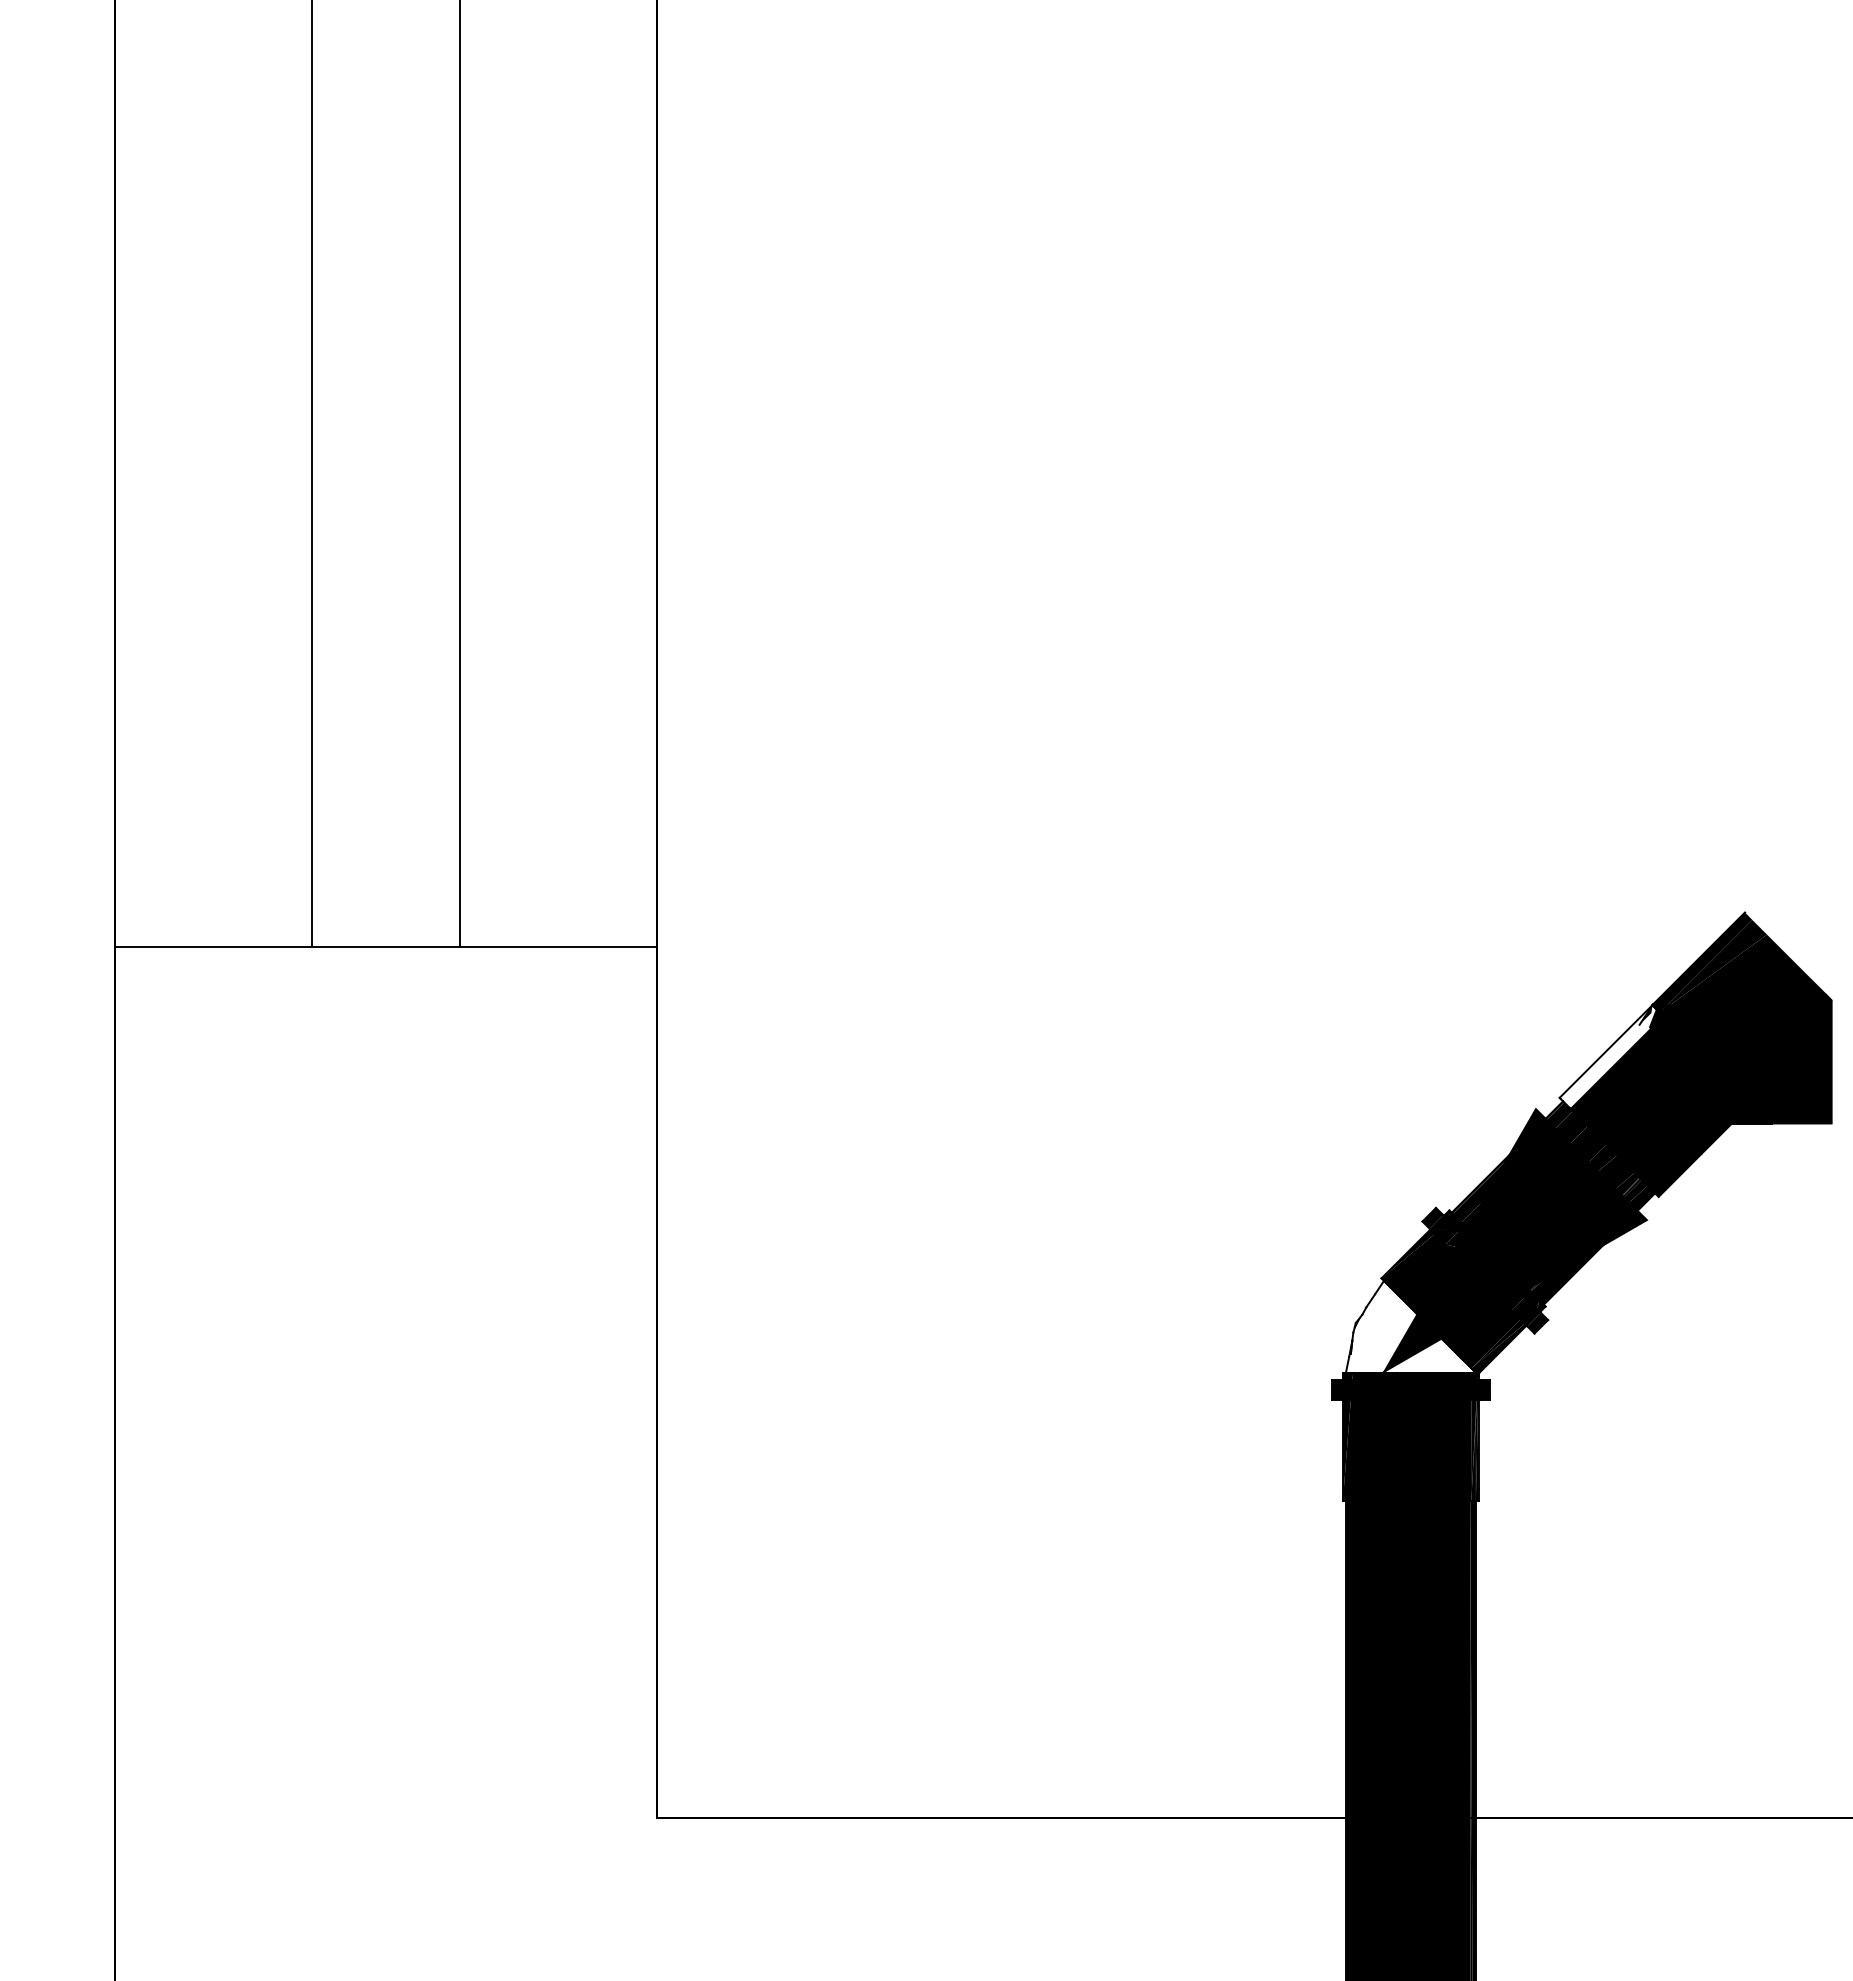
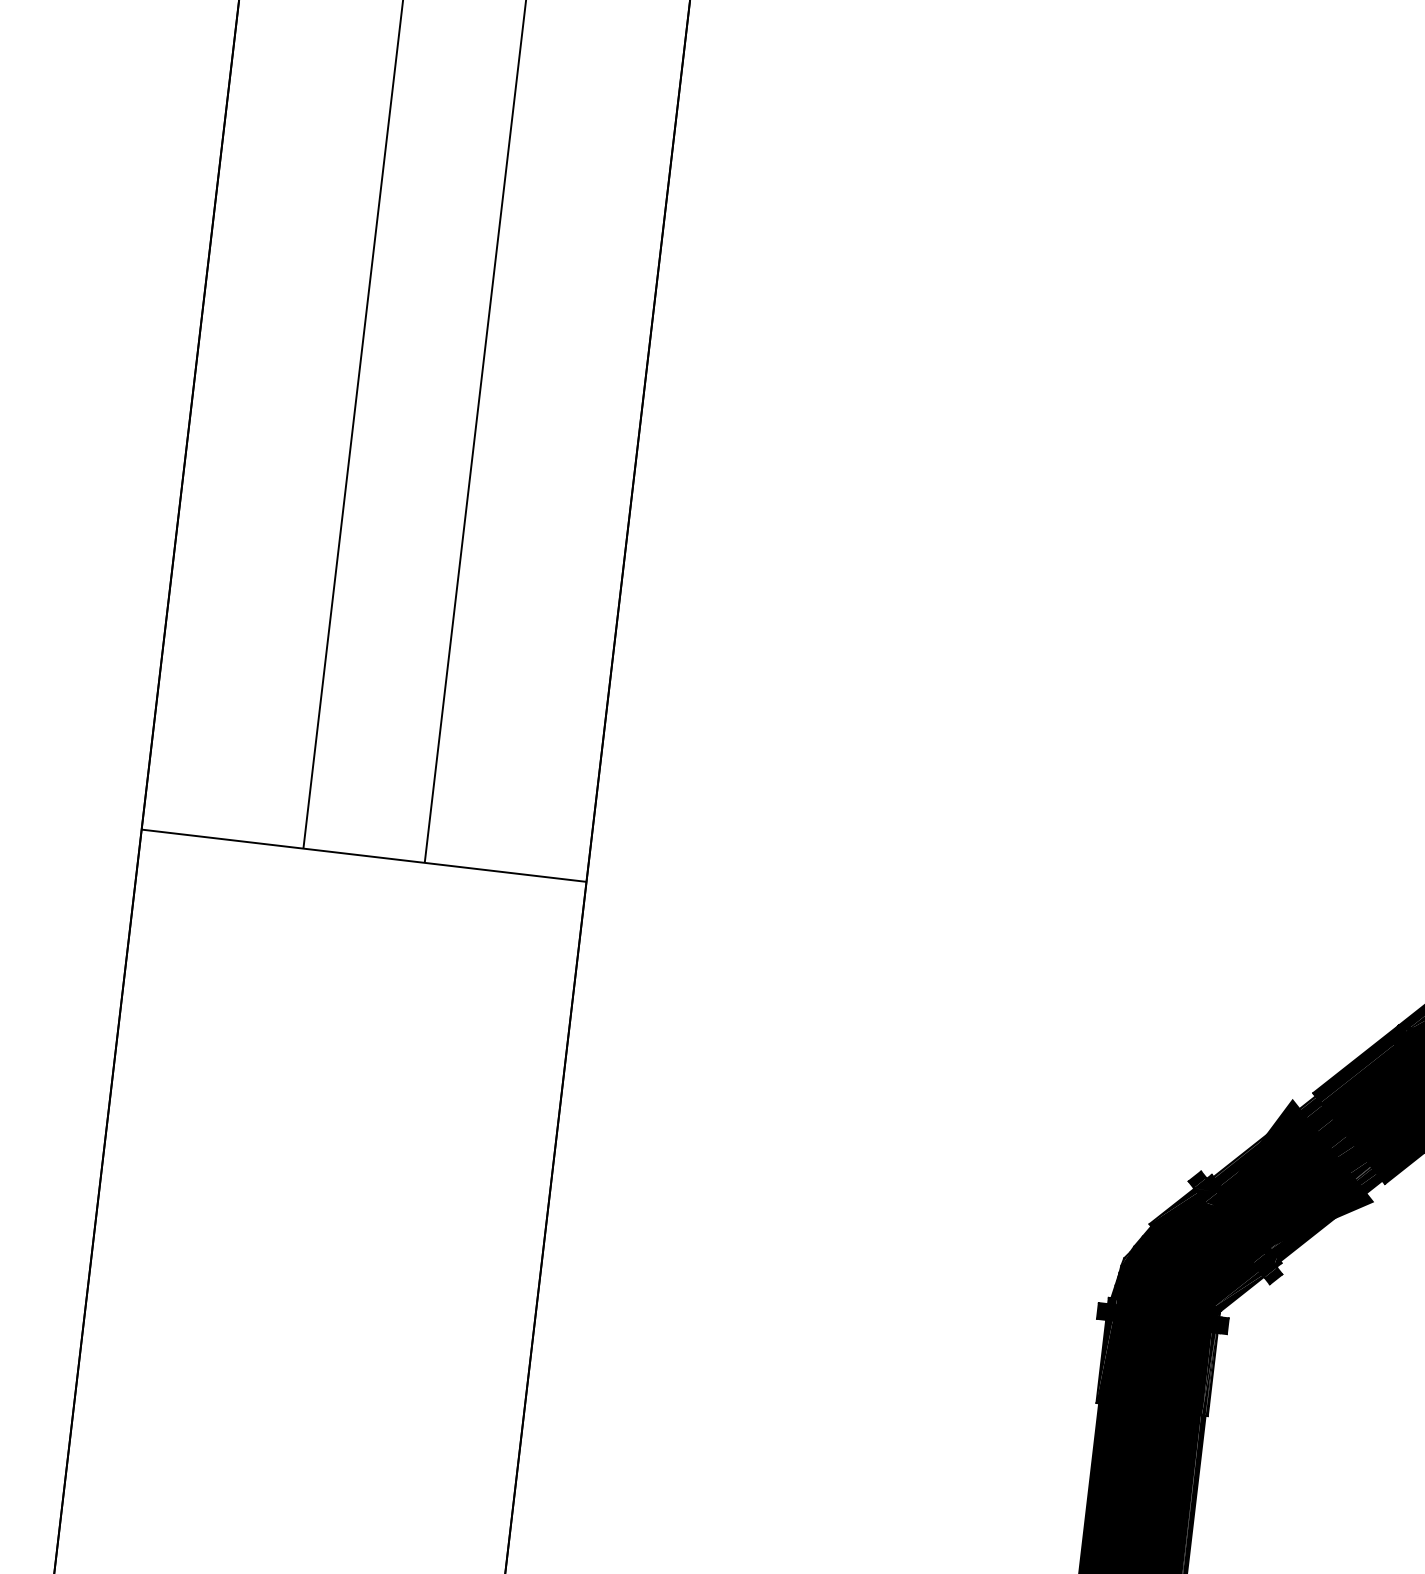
fill: (1610, 1056) -> (1358, 1064), added
fill: (1410, 1326) -> (1168, 1266), added

